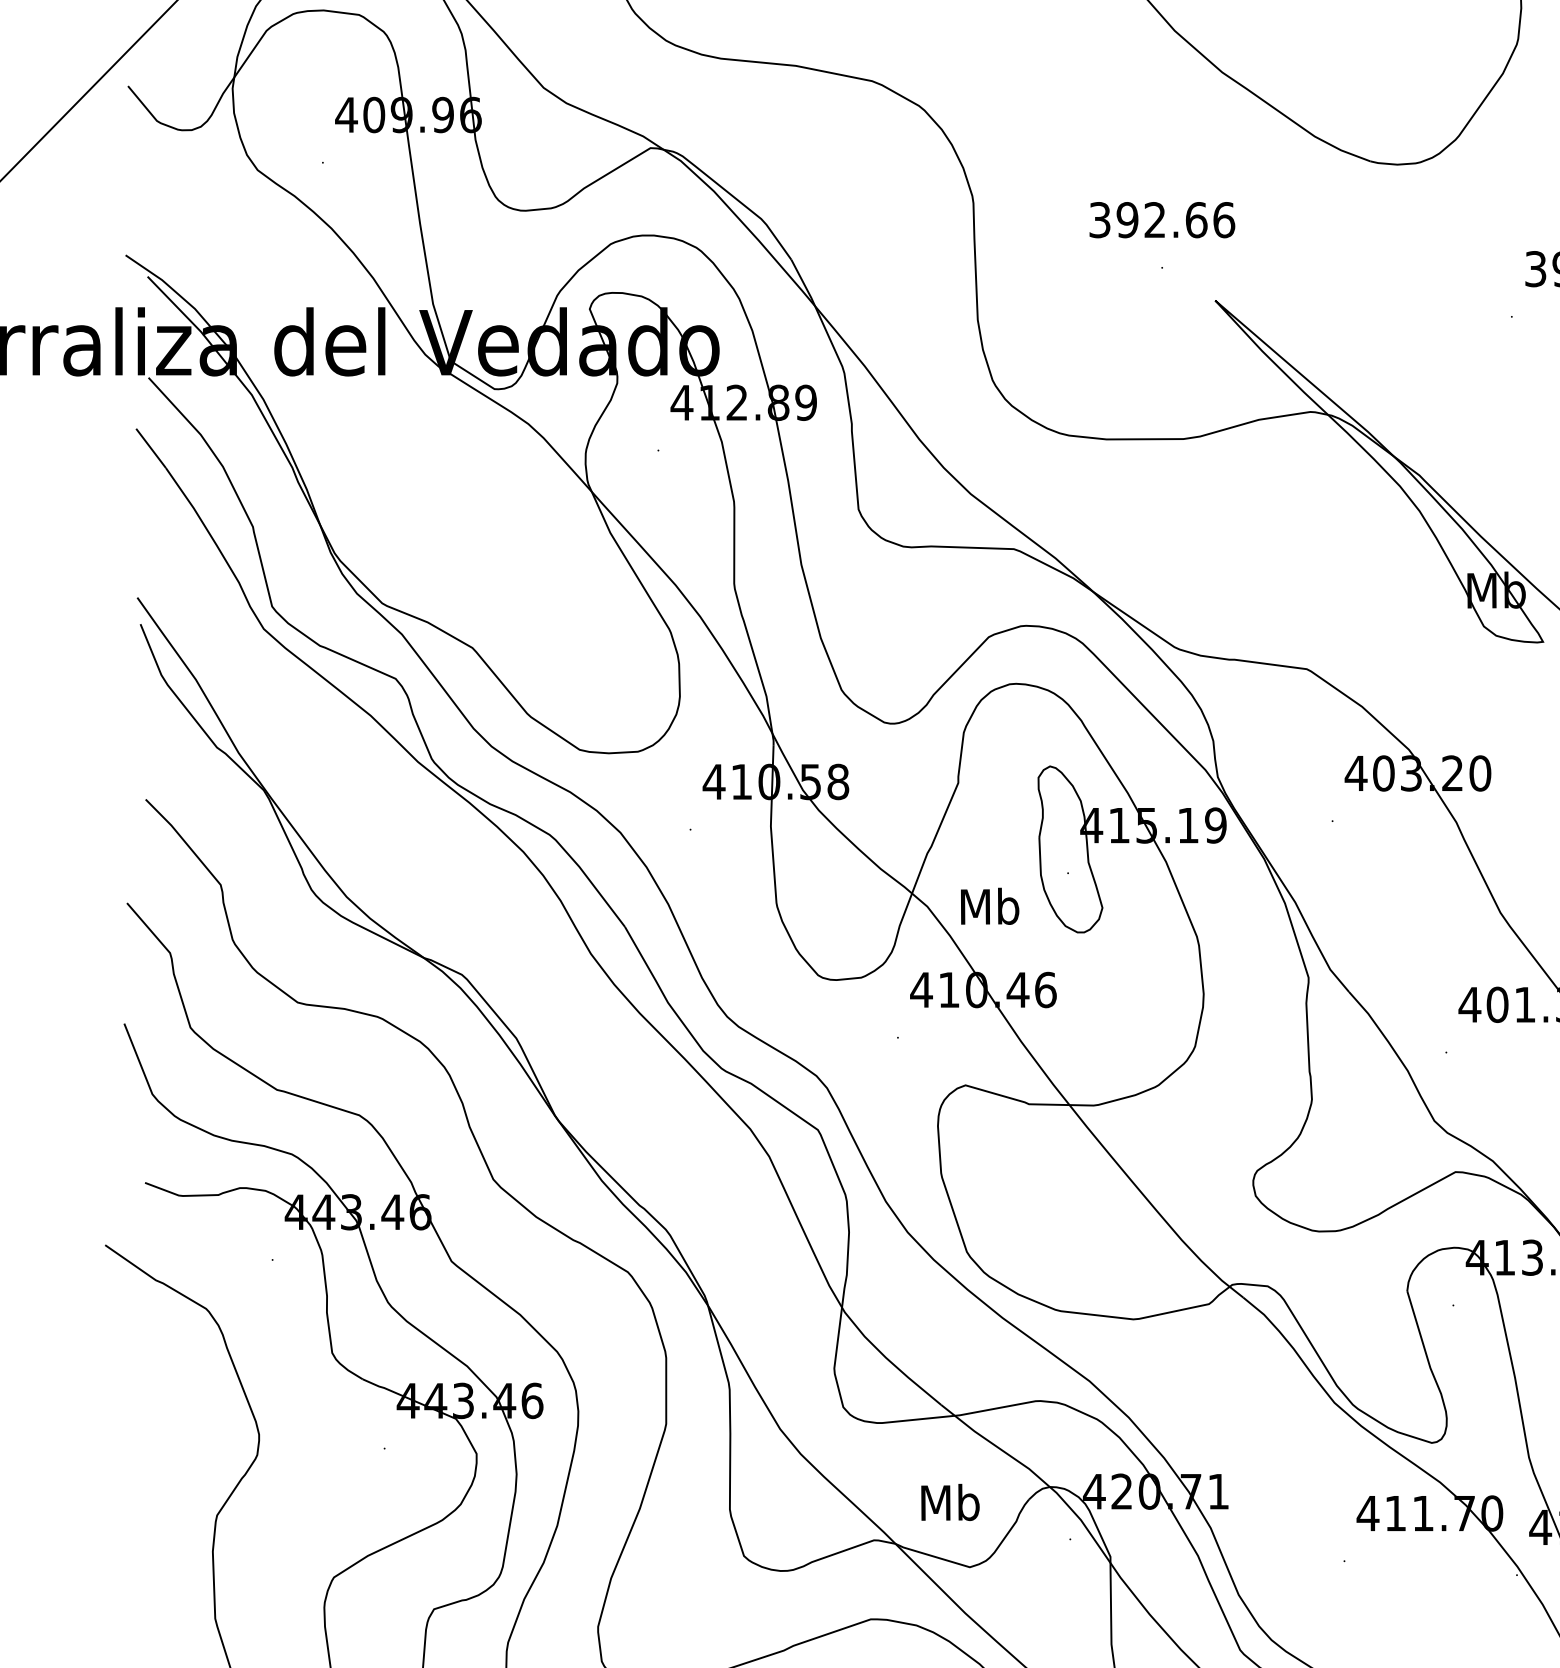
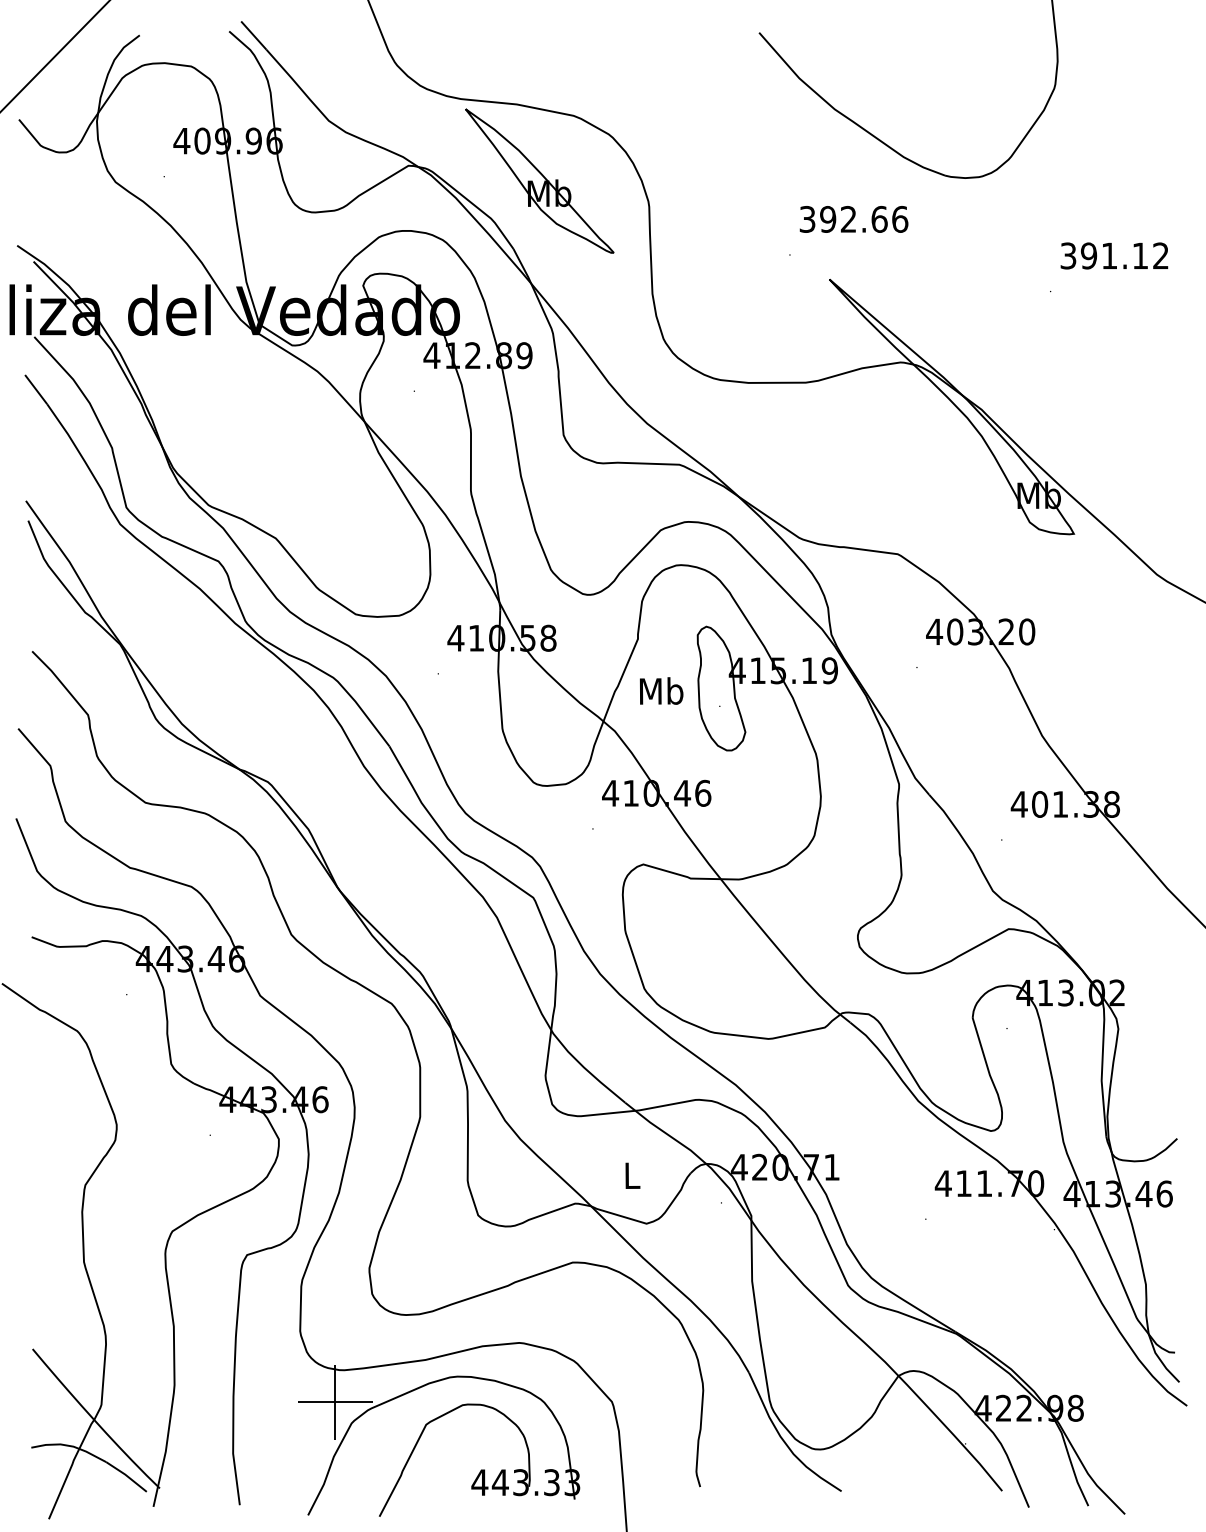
part: (826, 167) -> (539, 180), added
text: (1161, 220) -> (853, 219), moved
text: (989, 905) -> (661, 690), moved
text: (949, 1502) -> (631, 1175), Mb -> L

